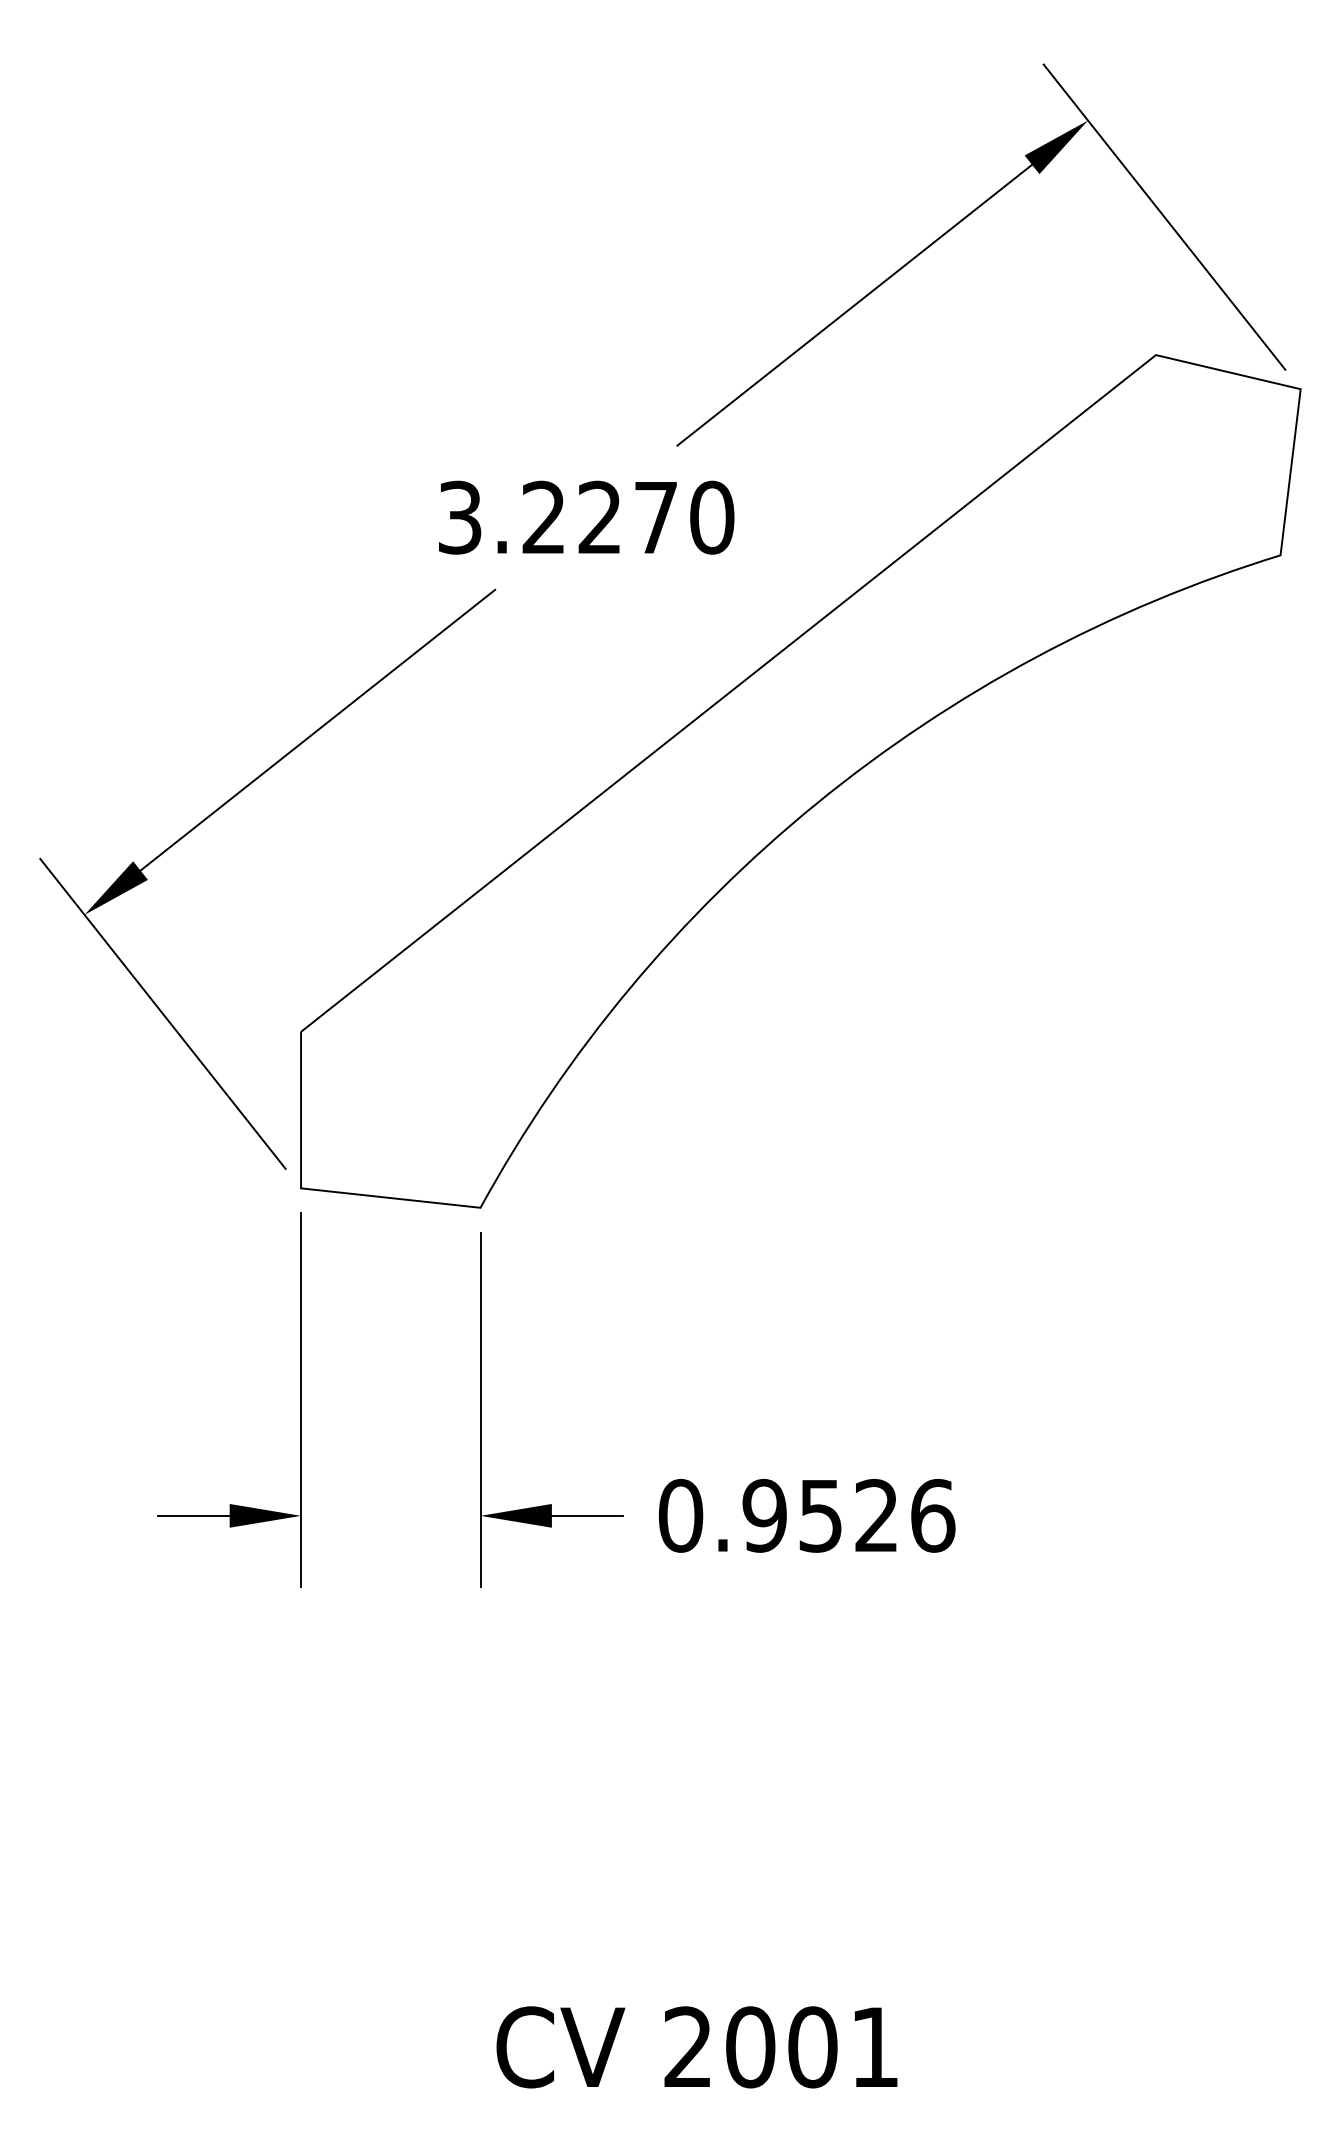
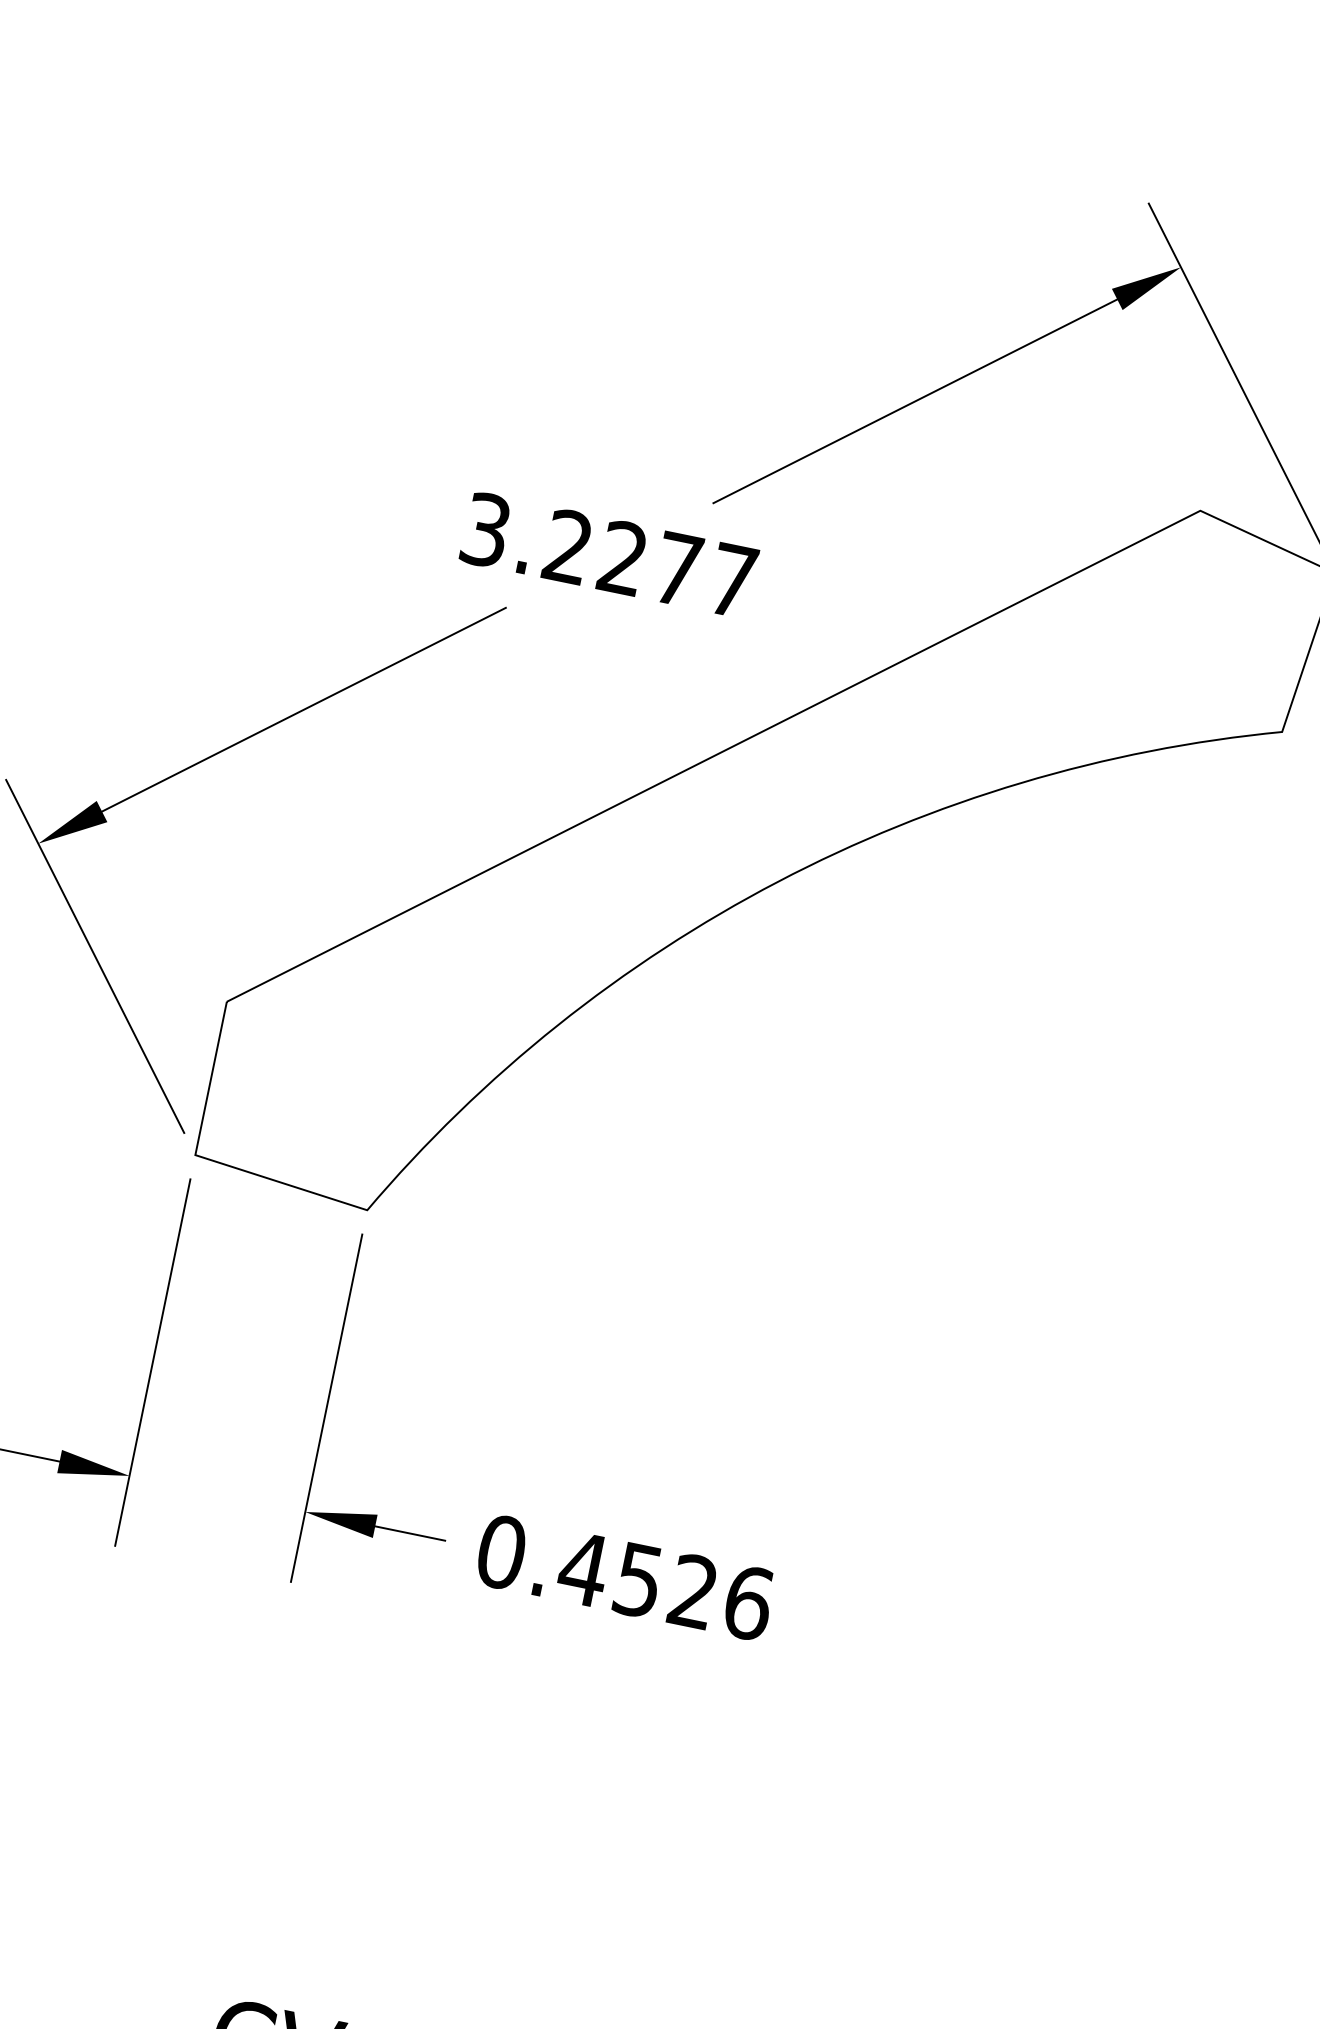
text: (712, 517) -> (733, 580), 3.2270 -> 3.2277
text: (764, 1515) -> (583, 1568), 0.9526 -> 0.4526

